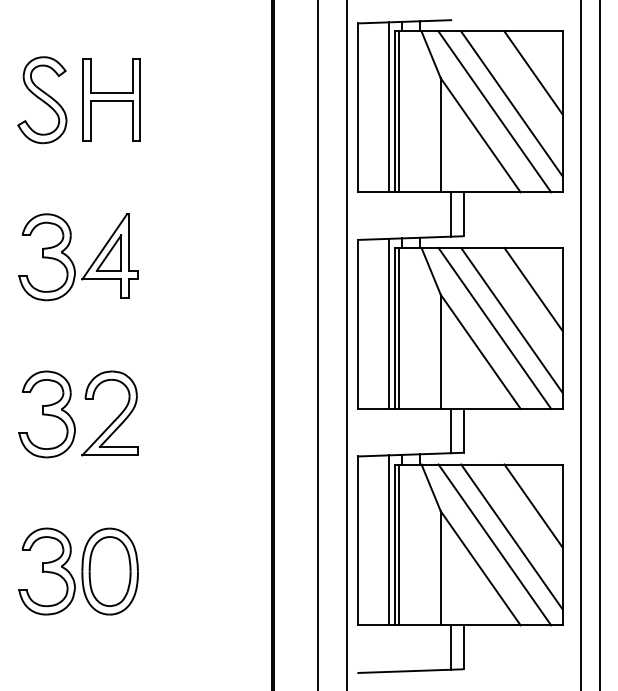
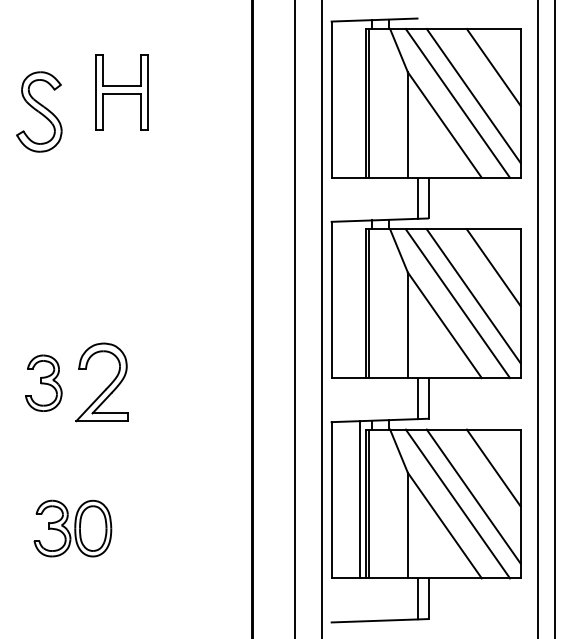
part: (111, 99) -> (121, 91), moved
part: (42, 100) -> (39, 112), moved
line: (389, 107) -> (360, 99), removed
part: (72, 260) -> (67, 240), removed
line: (389, 323) -> (360, 299), removed
part: (46, 414) -> (43, 383), size x0.7
part: (78, 571) -> (72, 528), size x0.7

